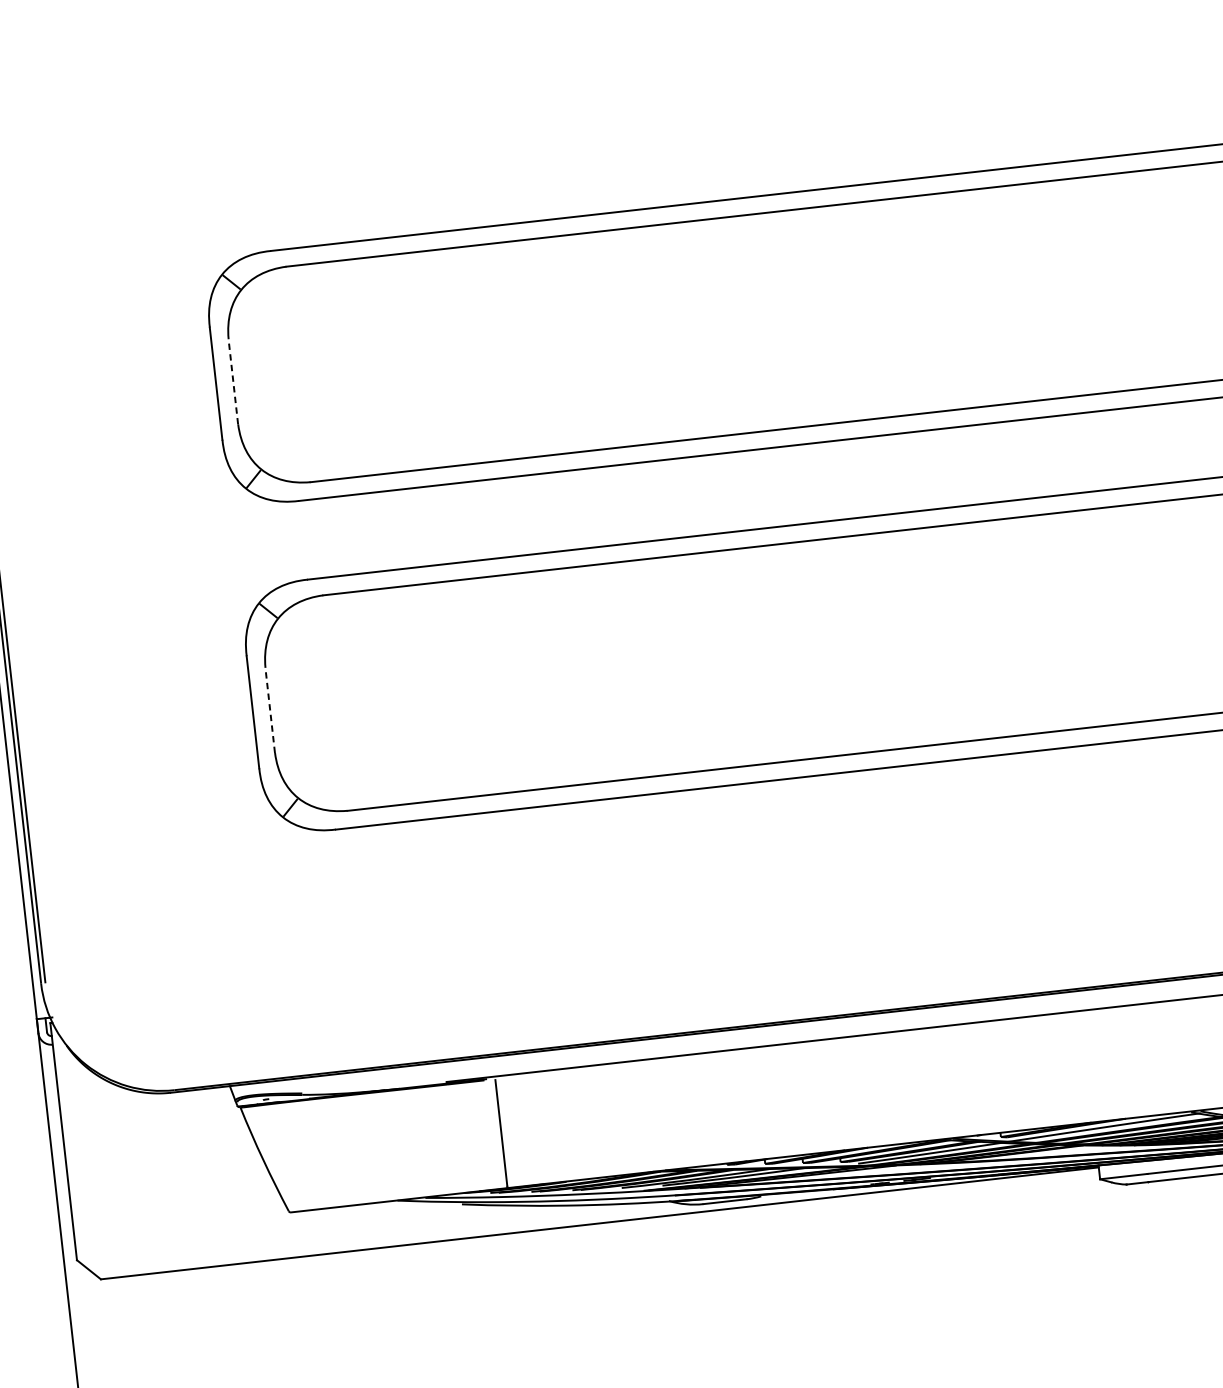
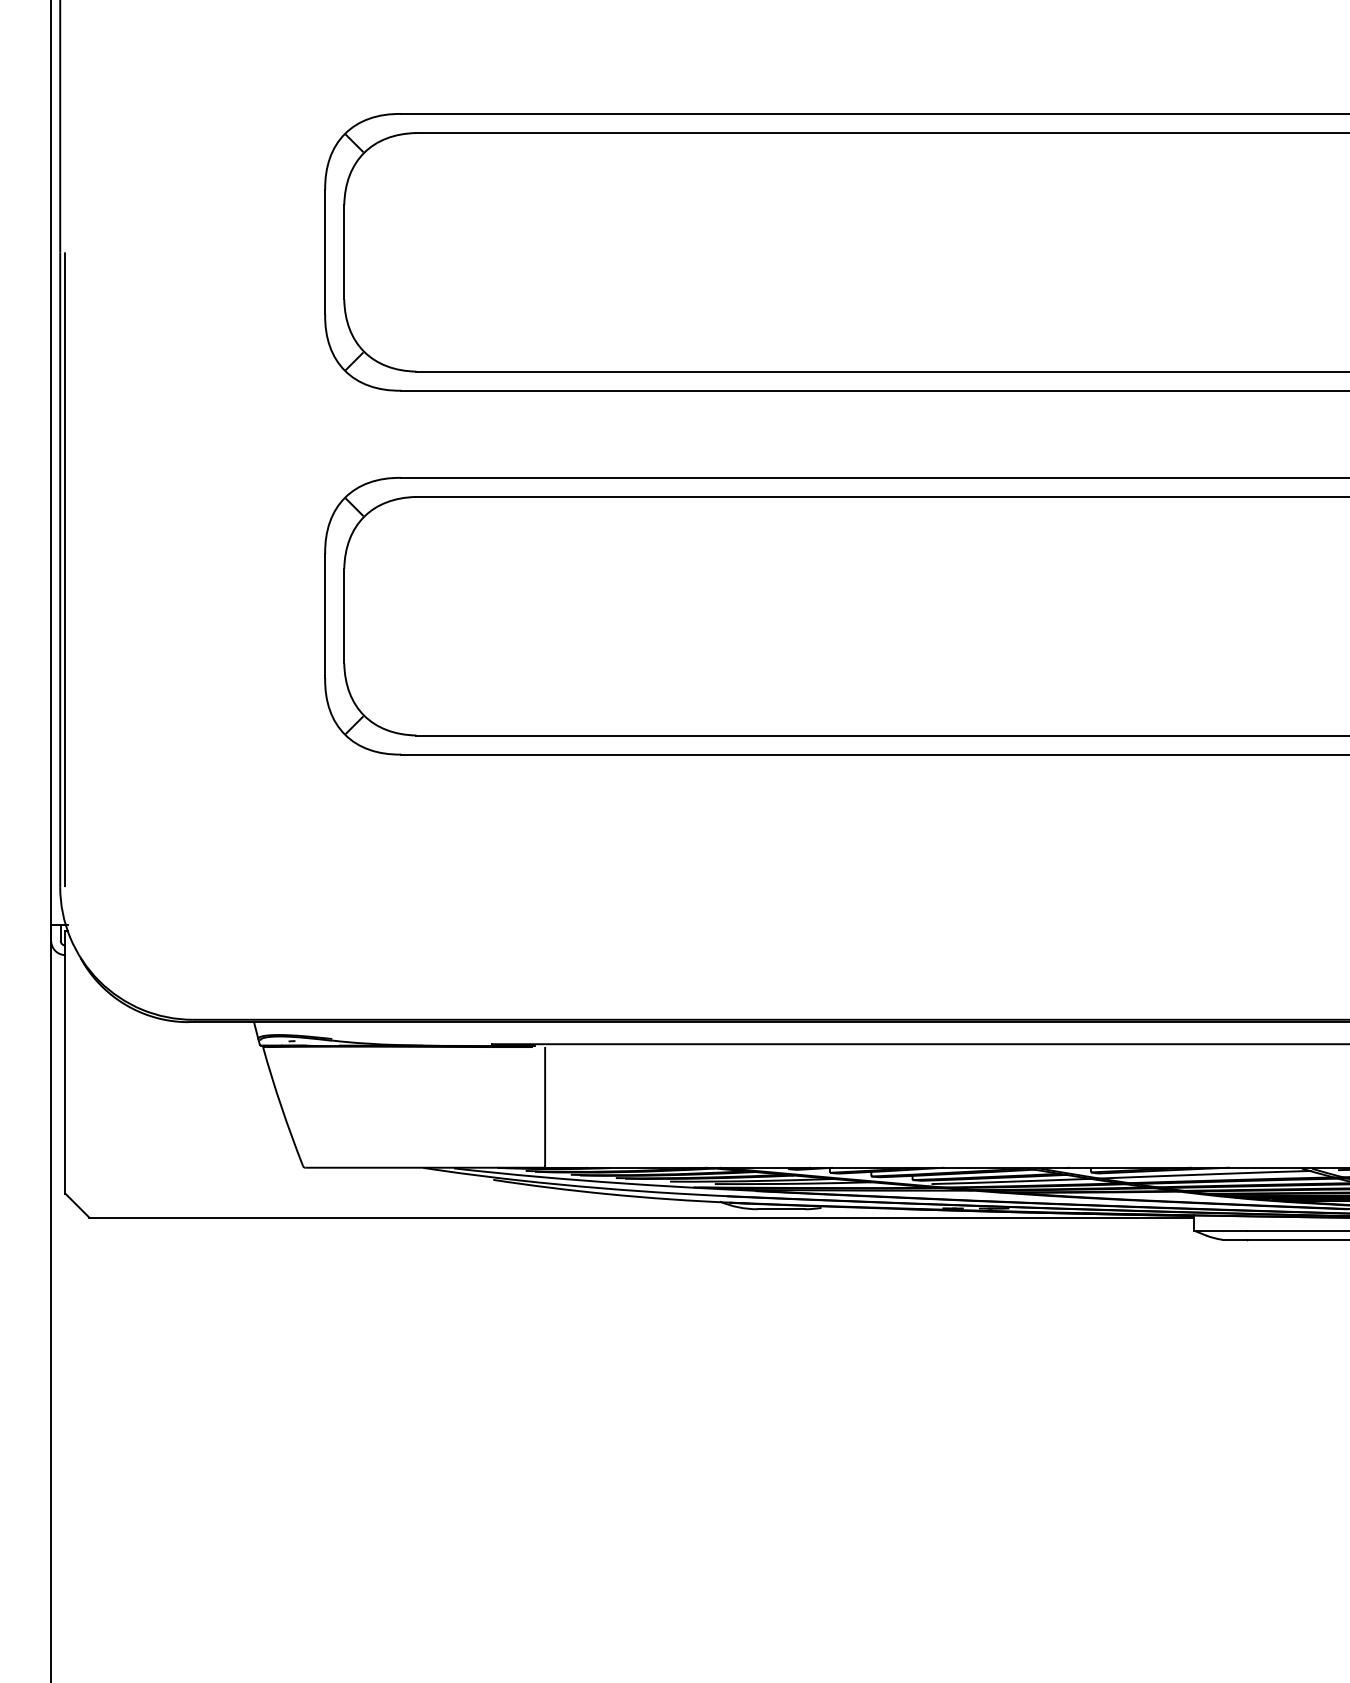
line: (233, 380) -> (344, 251), dashed -> solid
line: (270, 709) -> (344, 615), dashed -> solid

